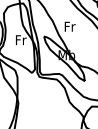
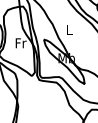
text: (69, 26) -> (69, 29), Fr -> L

